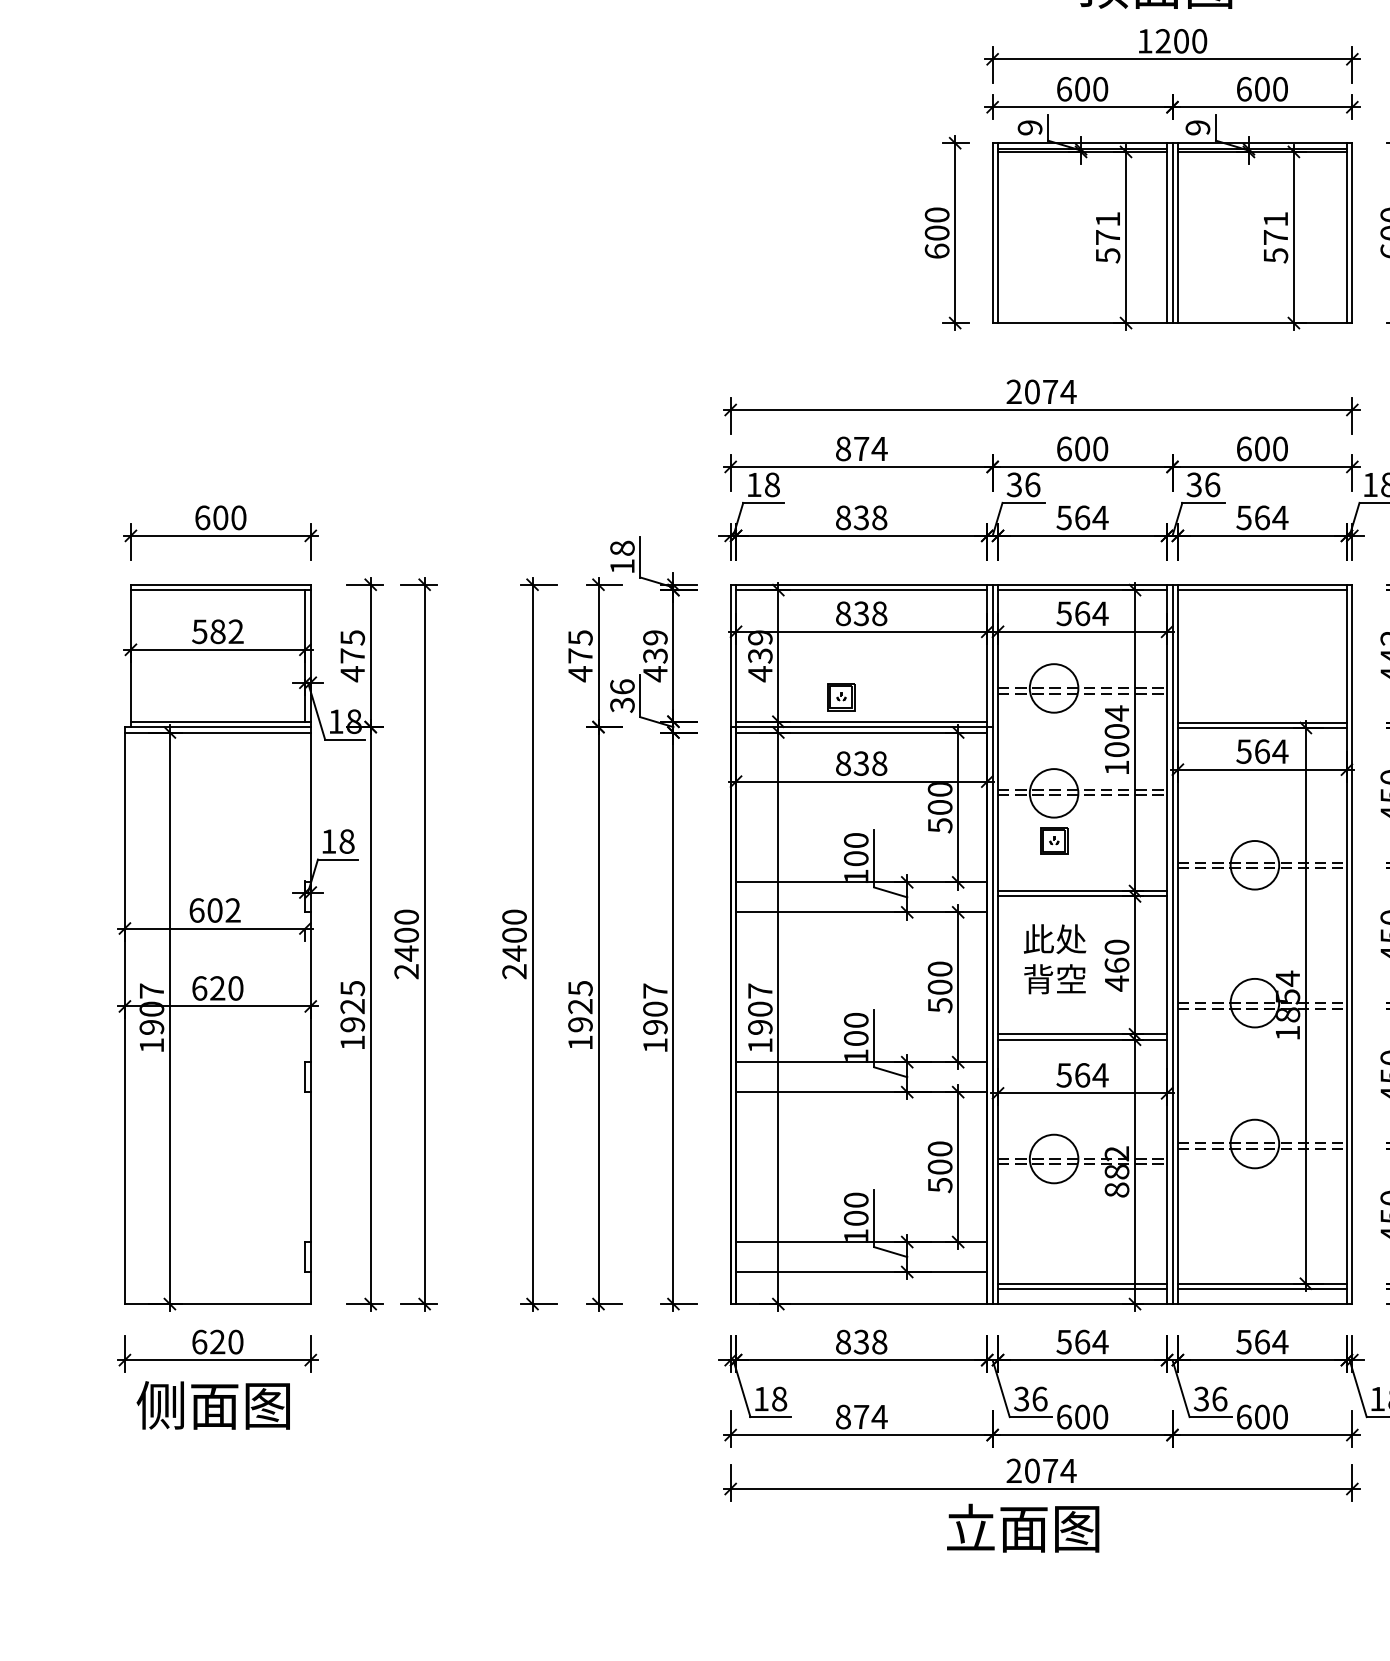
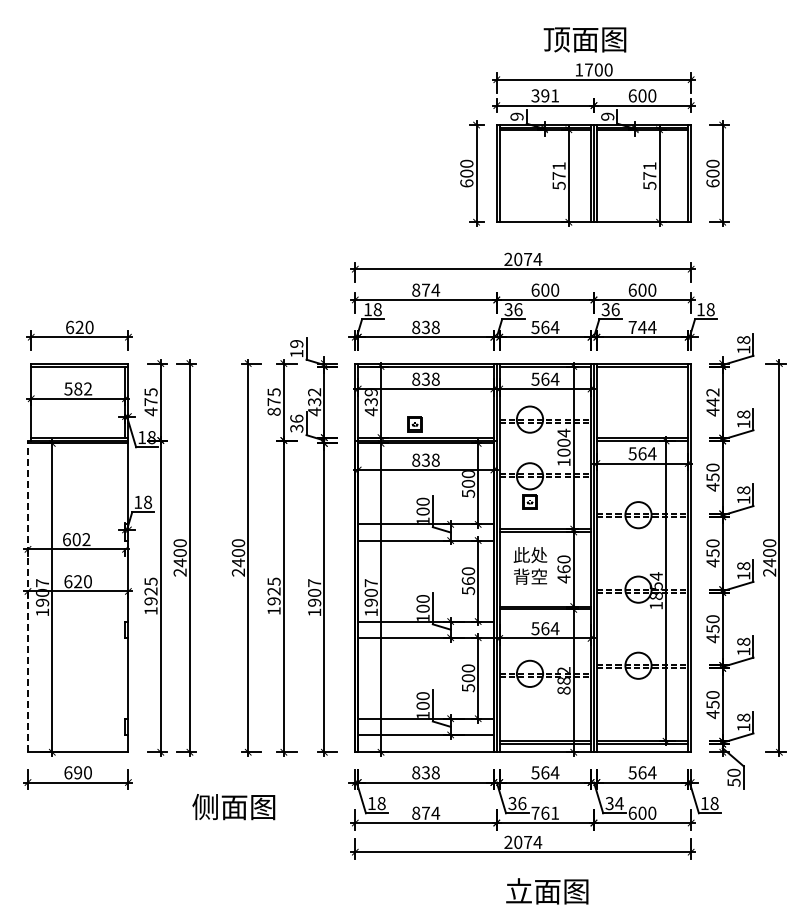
text: (1162, 40) -> (588, 69), 1200 -> 1700
text: (1082, 88) -> (545, 95), 600 -> 391
text: (220, 517) -> (79, 327), 600 -> 620
text: (1253, 517) -> (637, 327), 564 -> 744
text: (621, 547) -> (296, 343), 18 -> 19
text: (655, 638) -> (314, 392), 439 -> 432
text: (579, 673) -> (273, 411), 475 -> 875
text: (938, 988) -> (467, 581), 500 -> 560
line: (125, 1015) -> (28, 596), solid -> dashed
text: (218, 1343) -> (78, 773), 620 -> 690
text: (1219, 1398) -> (619, 803), 36 -> 34
text: (212, 1406) -> (233, 807), moved
text: (1082, 1415) -> (545, 812), 600 -> 761
text: (1023, 1528) -> (547, 891), moved

